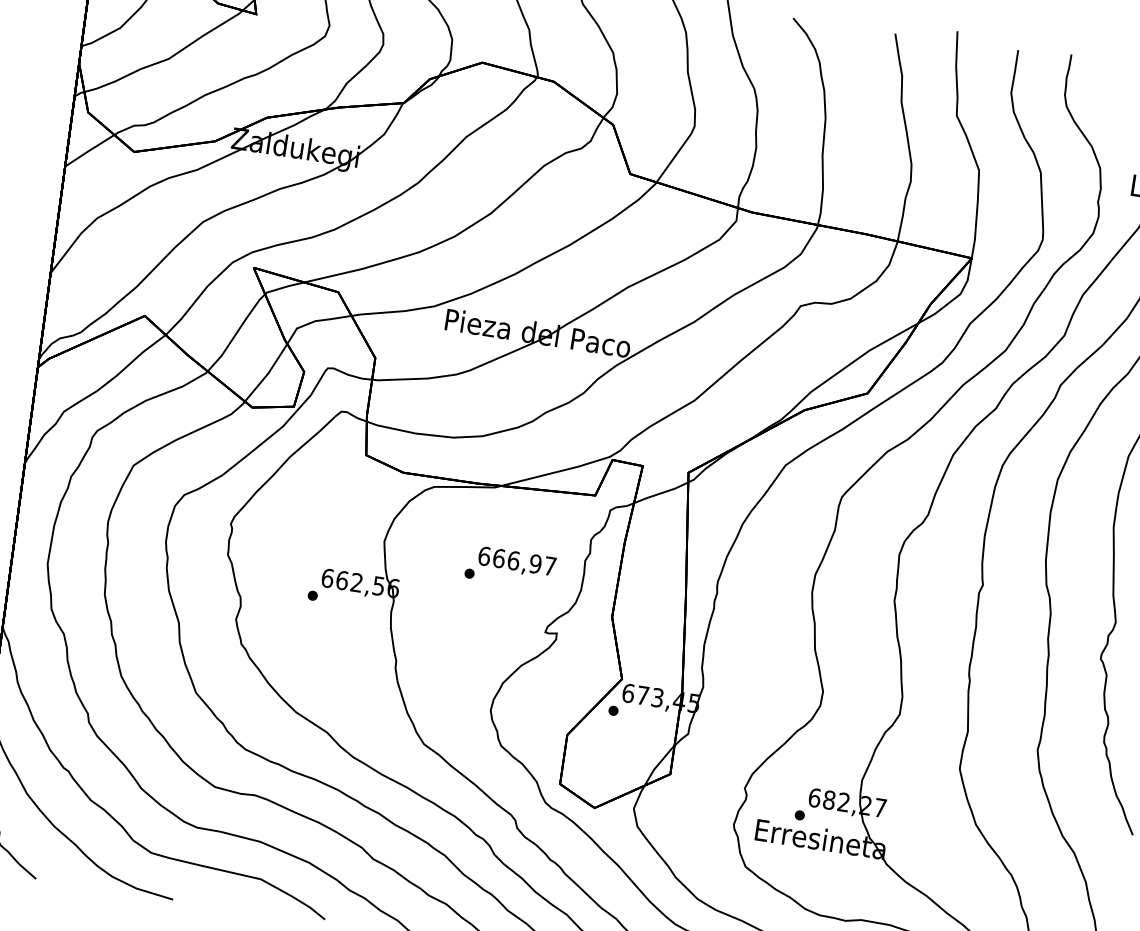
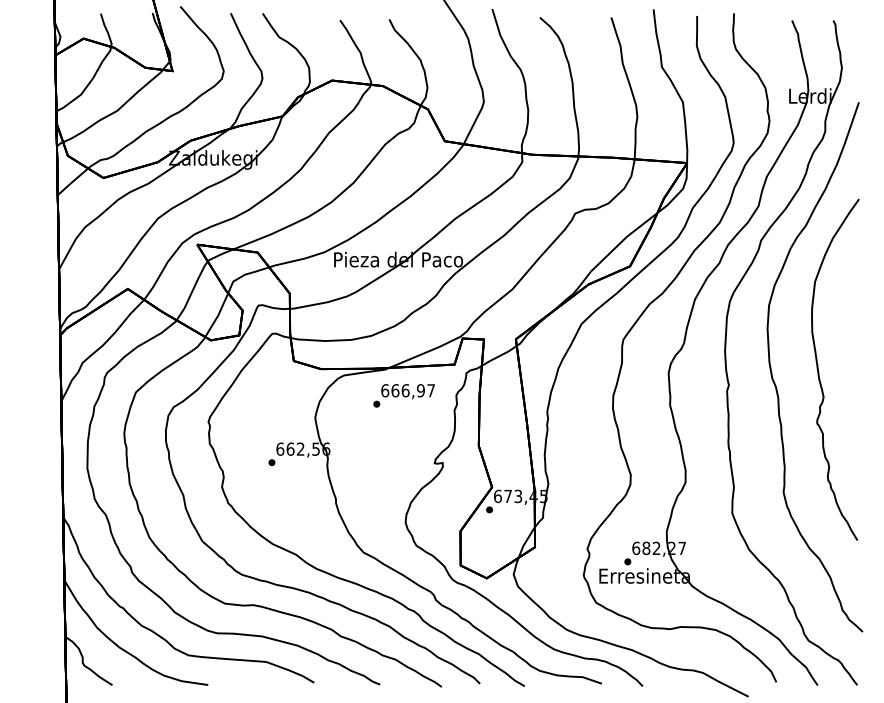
text: (509, 567) -> (403, 395), moved

